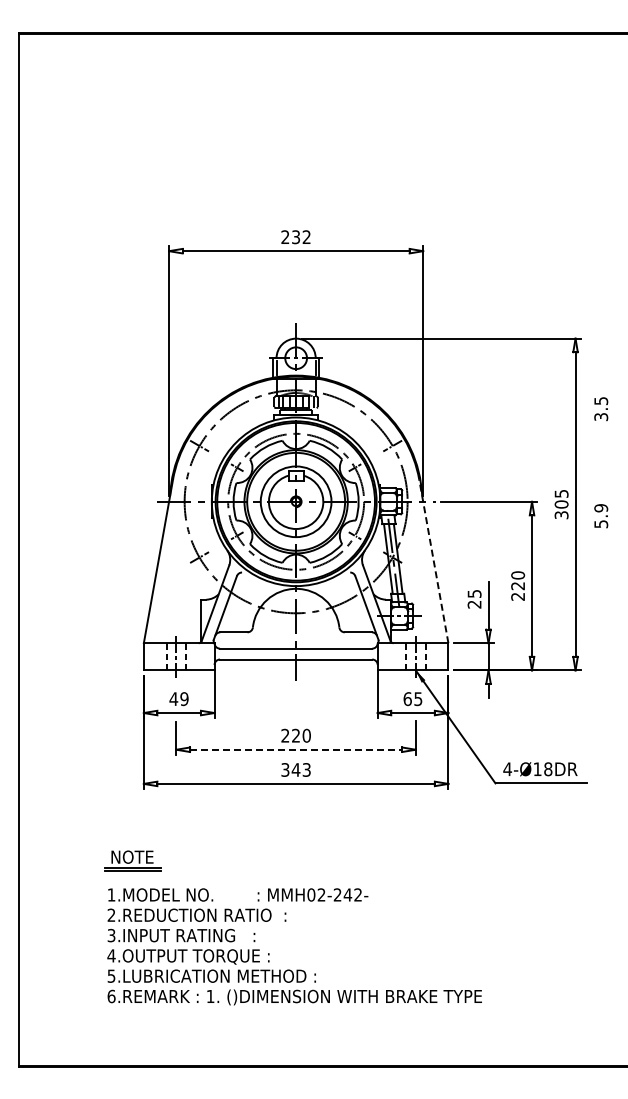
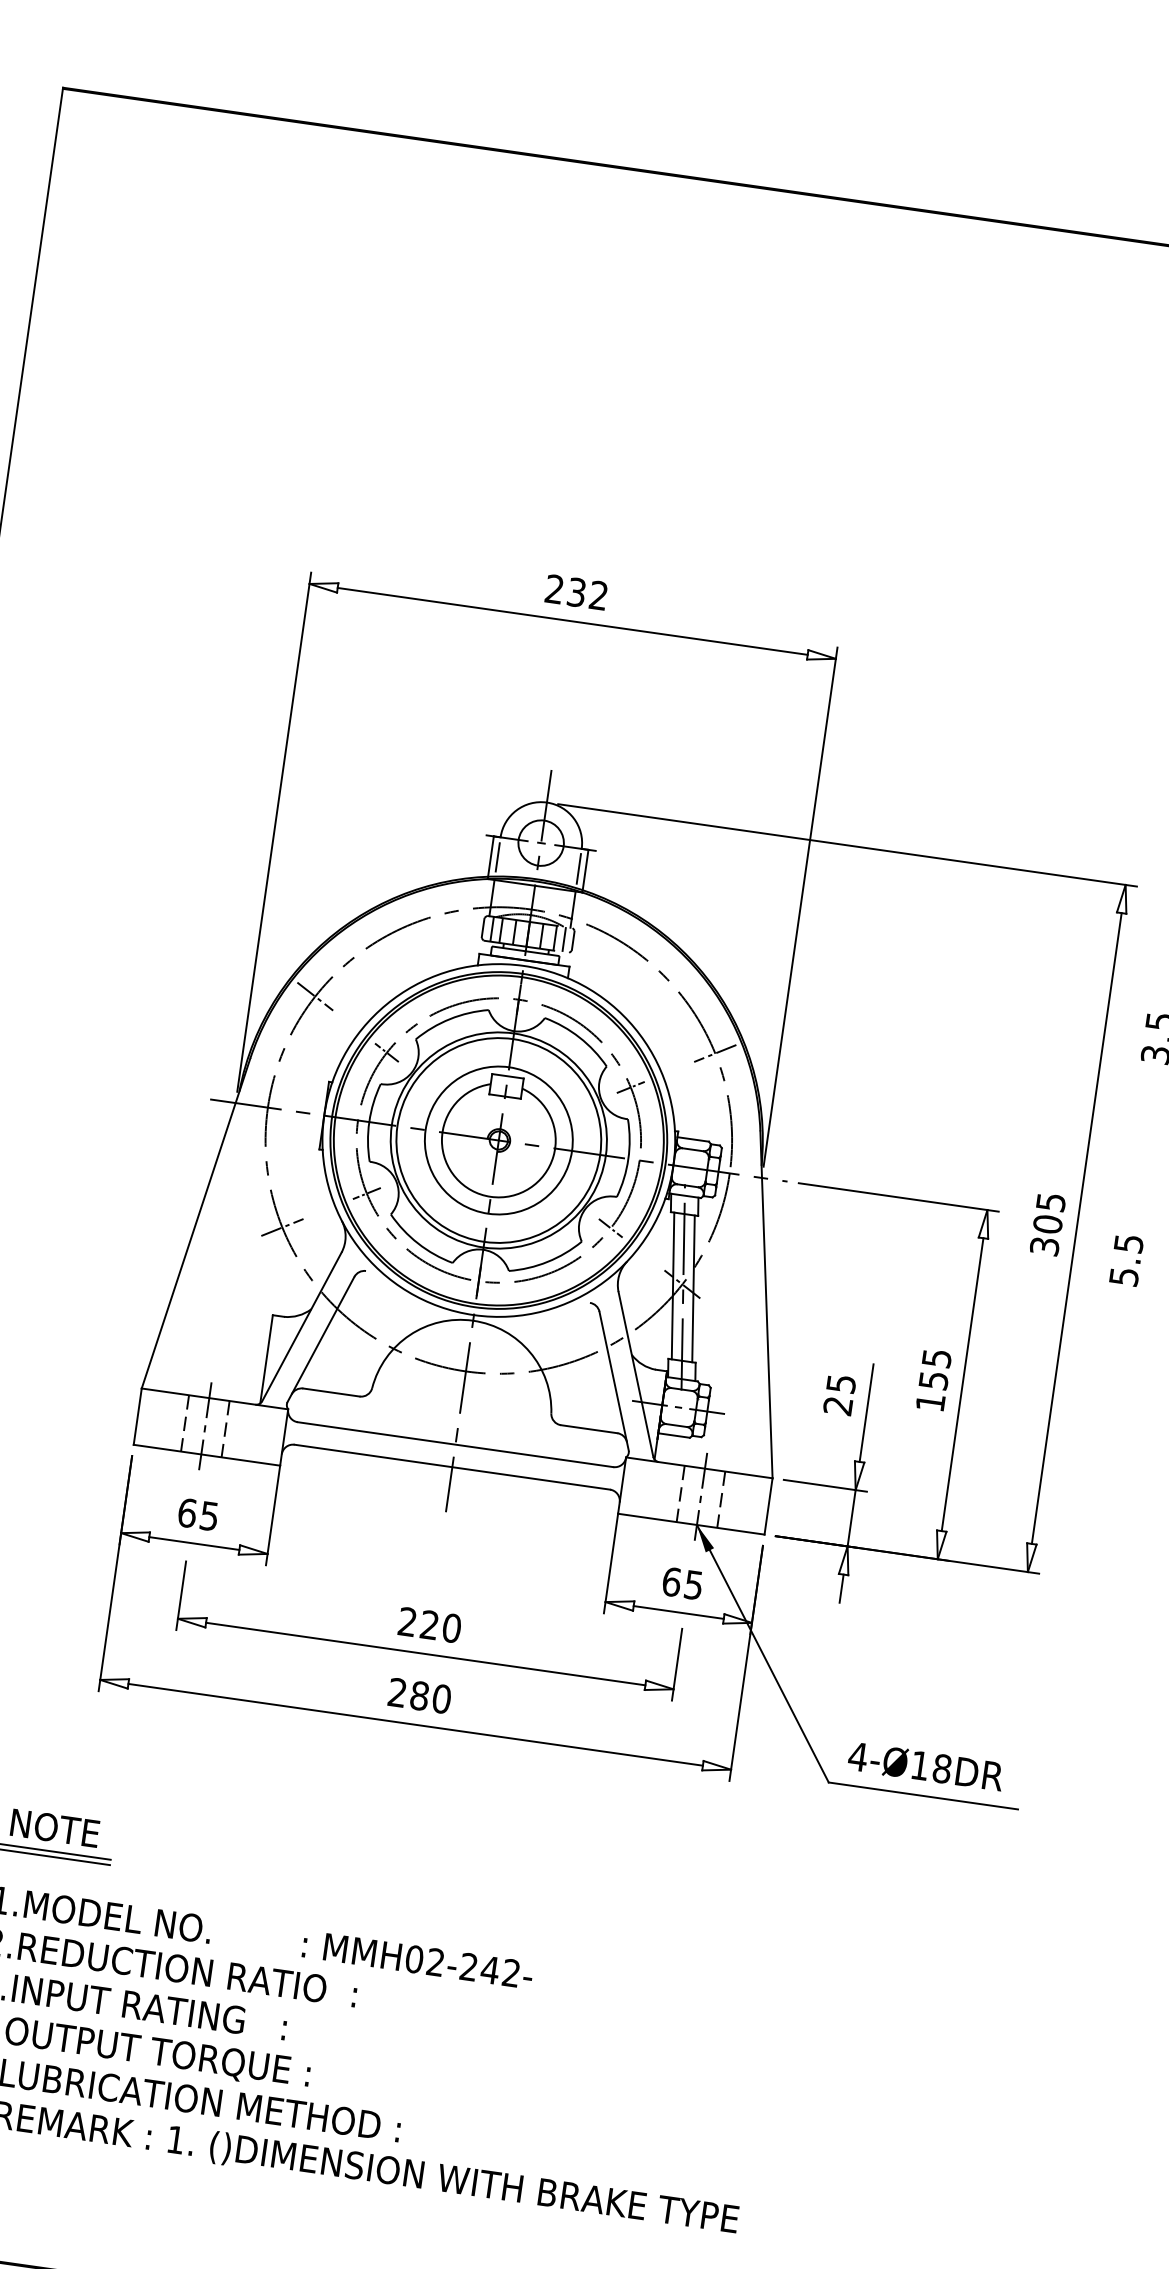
text: (600, 508) -> (1127, 1244), 5.9 -> 5.5
line: (433, 561) -> (765, 1304), dashed -> solid
text: (518, 585) -> (934, 1379), 220 -> 155
text: (178, 699) -> (196, 1515), 49 -> 65
line: (296, 749) -> (426, 1653), dashed -> solid
text: (295, 769) -> (418, 1694), 343 -> 280

